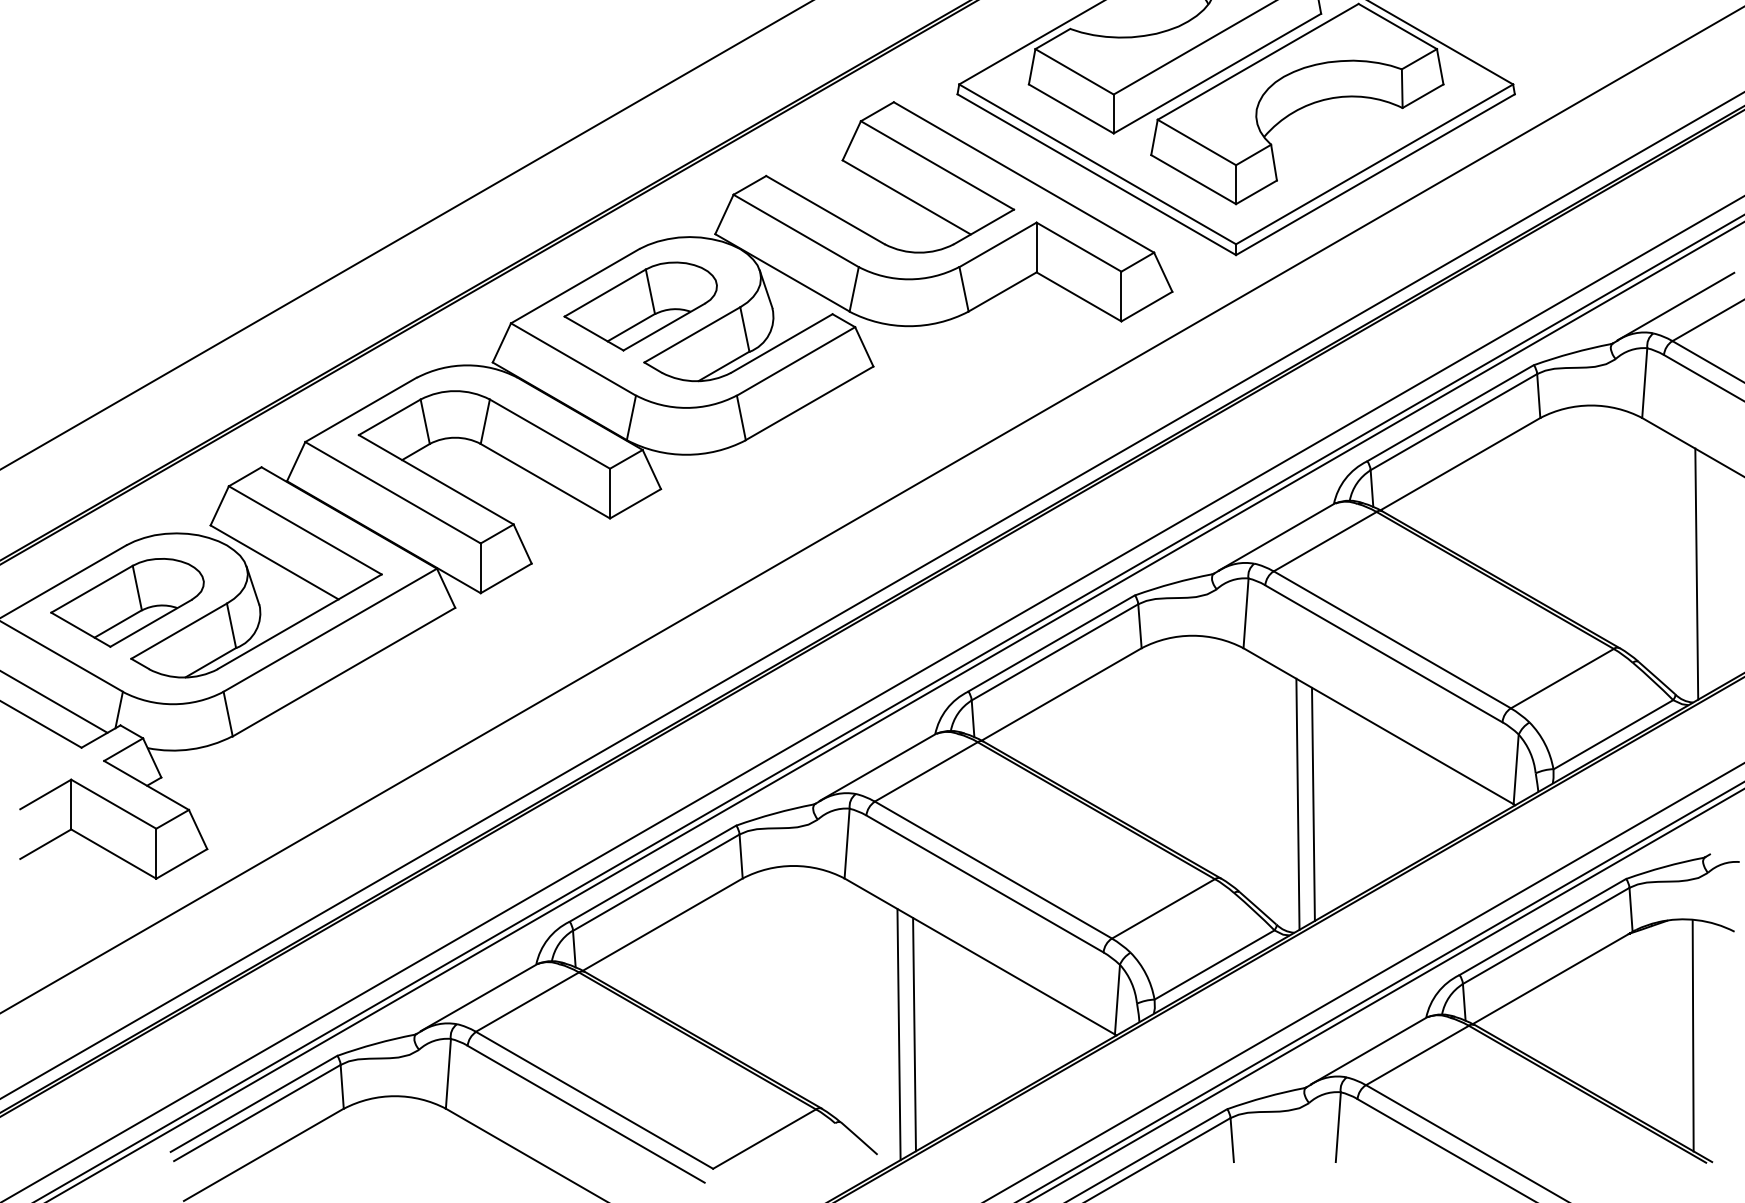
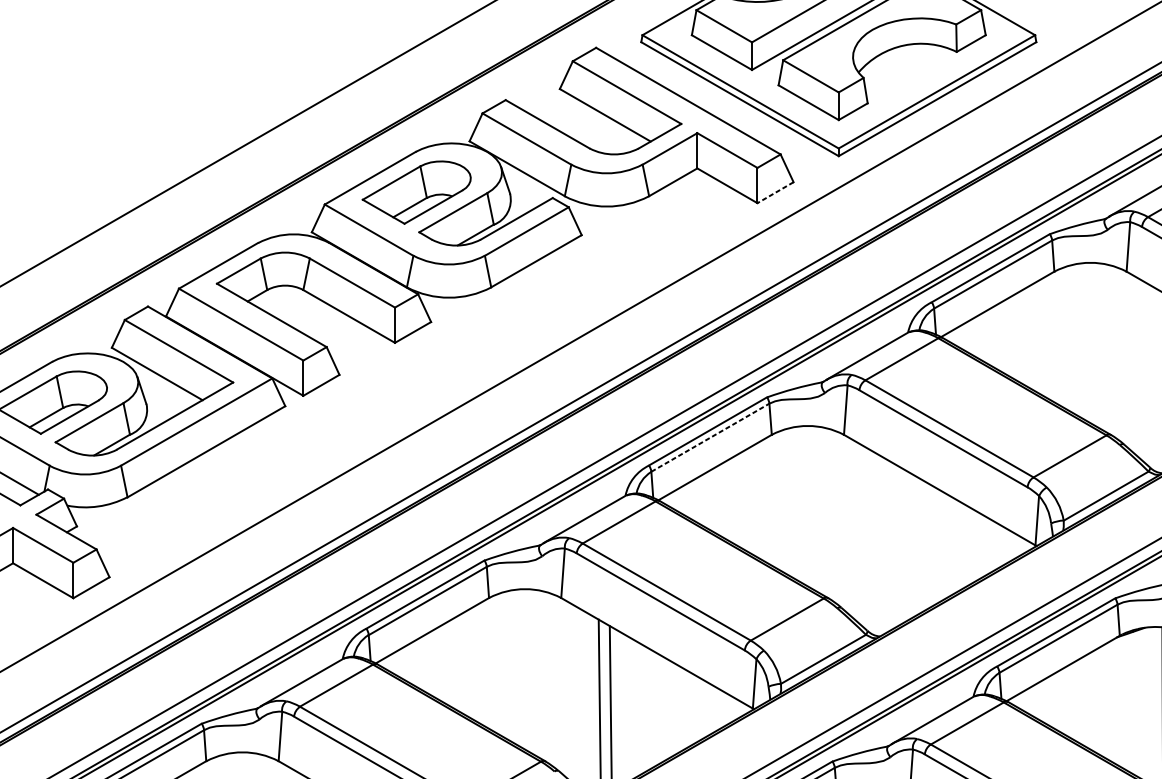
line: (1146, 306) -> (775, 192), solid -> dashed
line: (1055, 652) -> (710, 437), solid -> dashed
line: (1297, 803) -> (882, 544), removed
line: (1313, 804) -> (893, 545), removed

